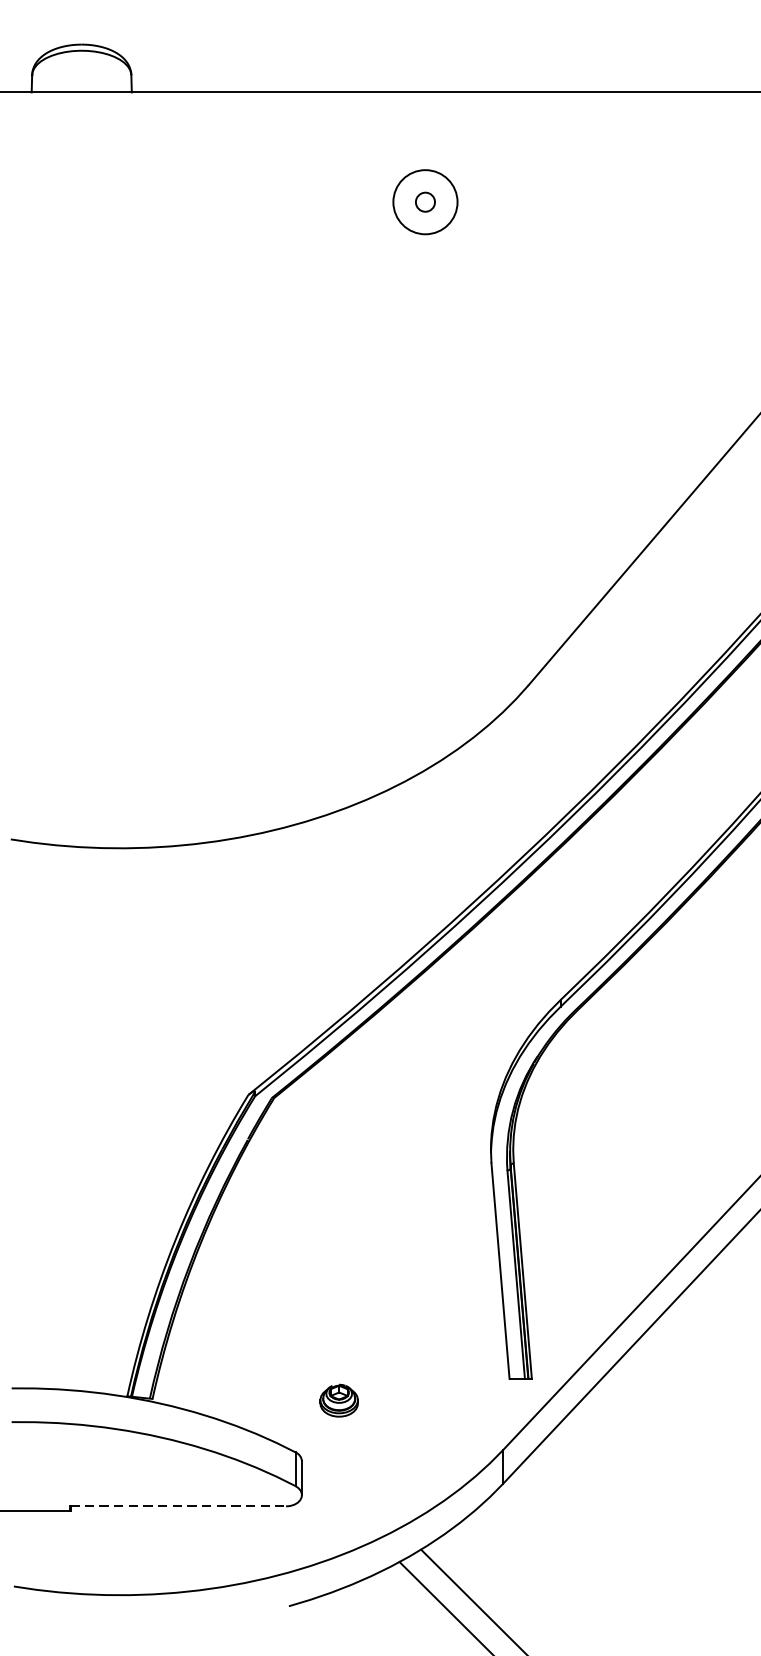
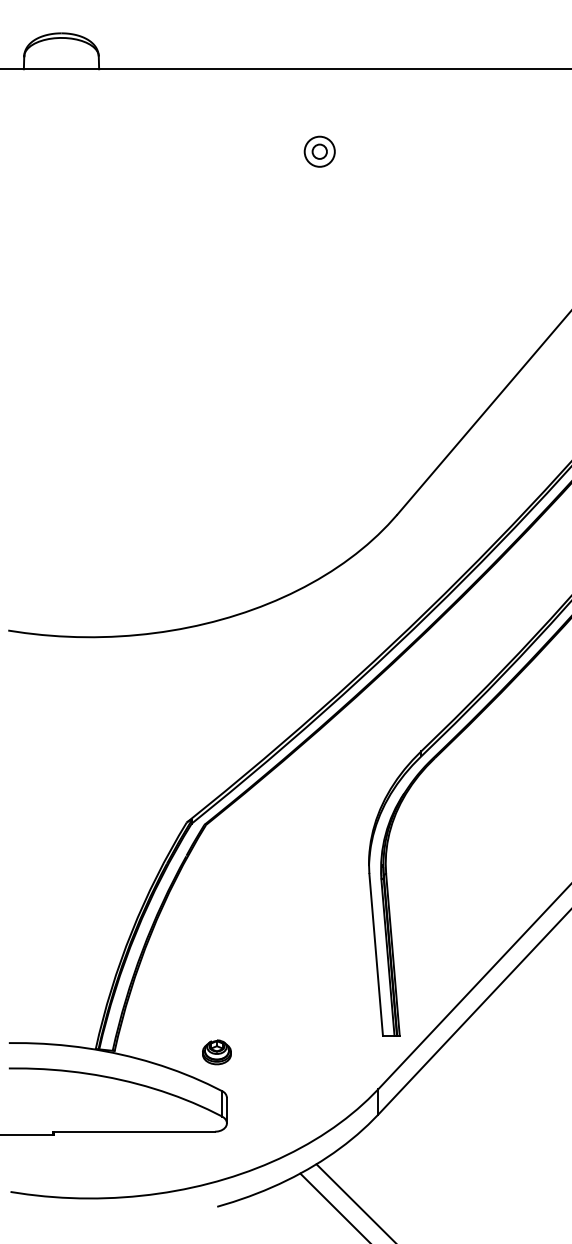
circle: (425, 201) -> (319, 151), size x0.62
part: (338, 1400) -> (216, 1052), moved
line: (178, 1506) -> (134, 1131), dashed -> solid

